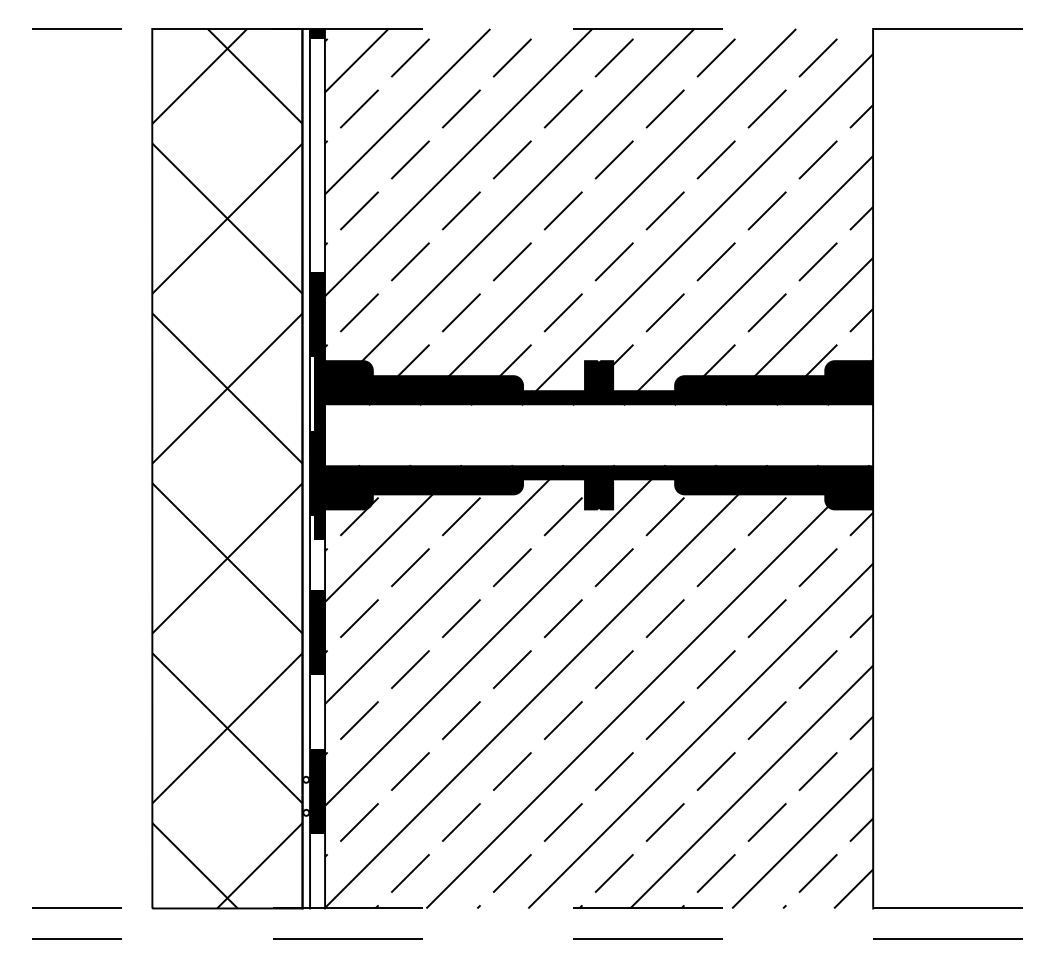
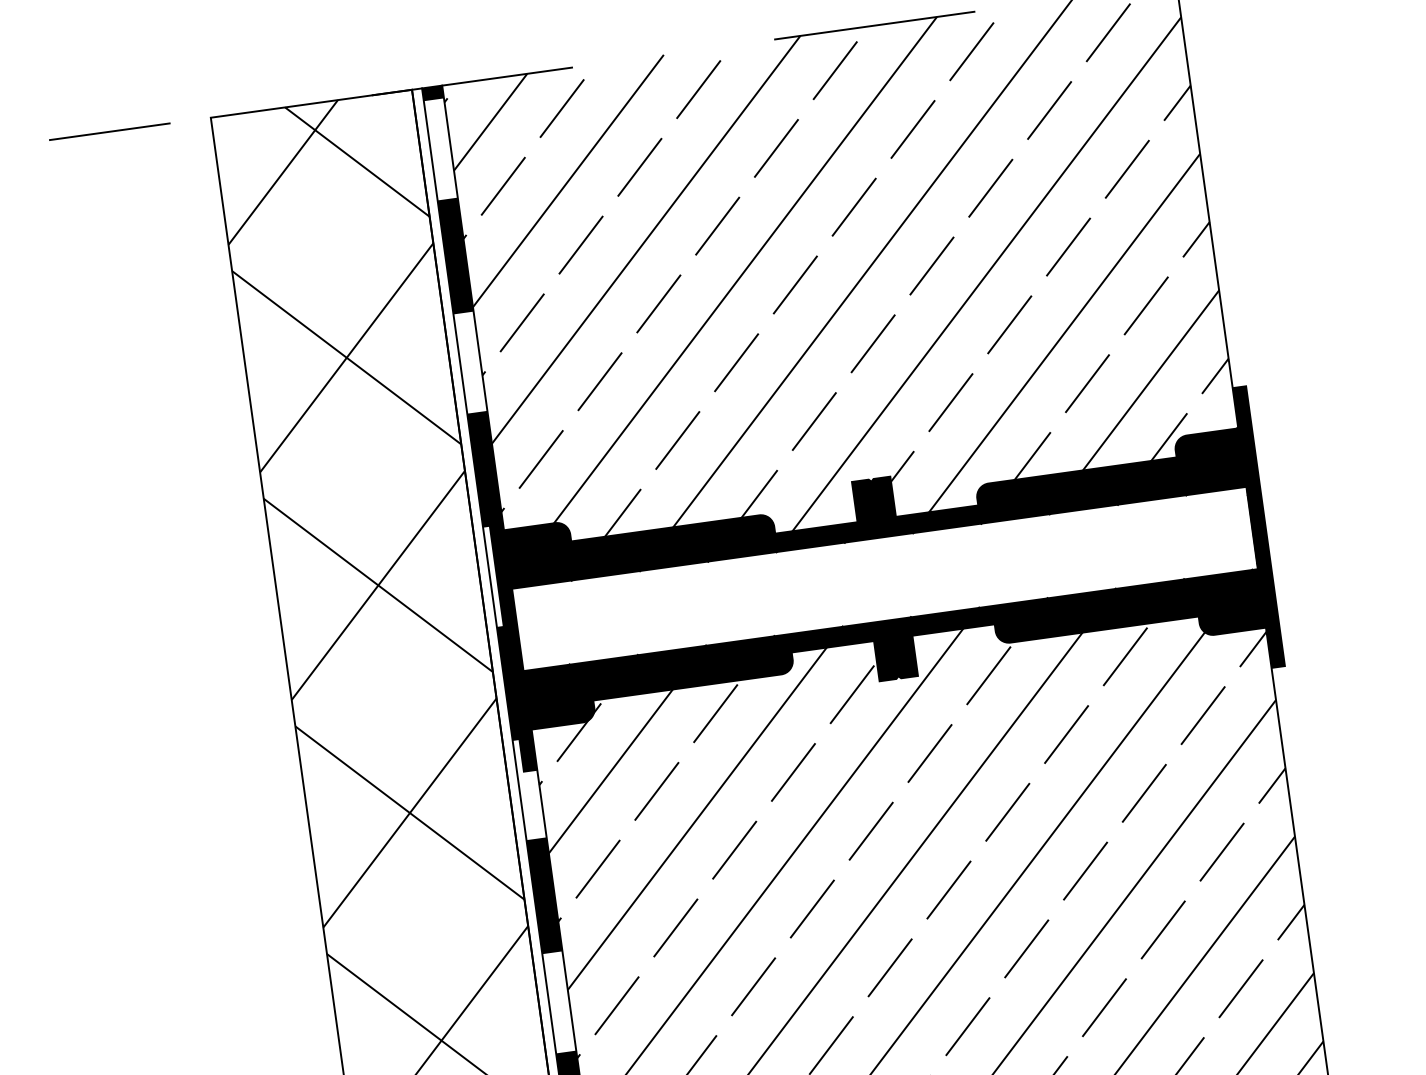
fill: (316, 154) -> (454, 255), added
fill: (878, 435) -> (1259, 527), added

